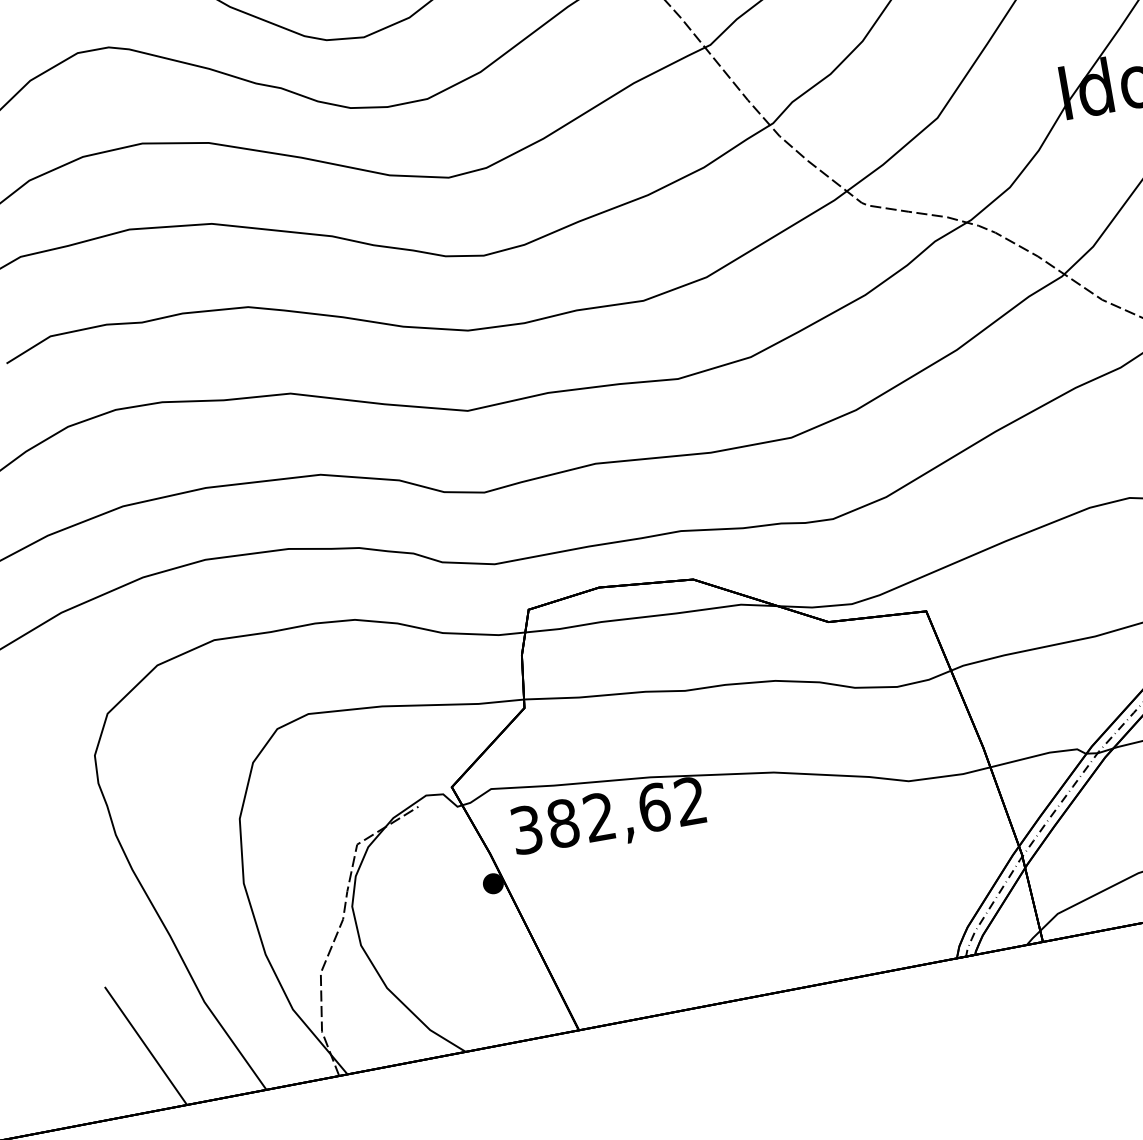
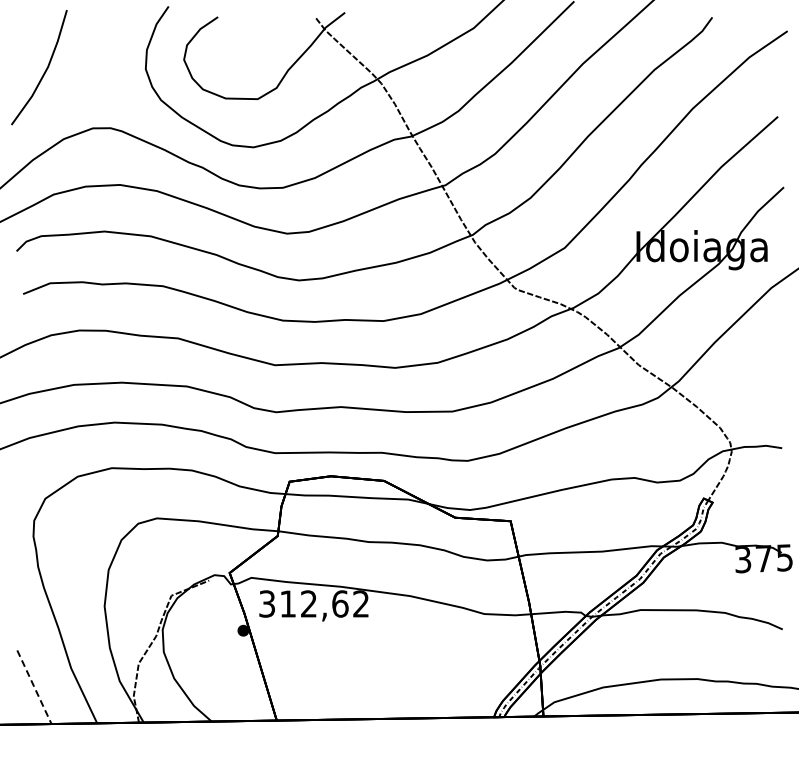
text: (563, 822) -> (288, 603), 382,62 -> 312,62
line: (146, 1046) -> (34, 687), solid -> dashed

